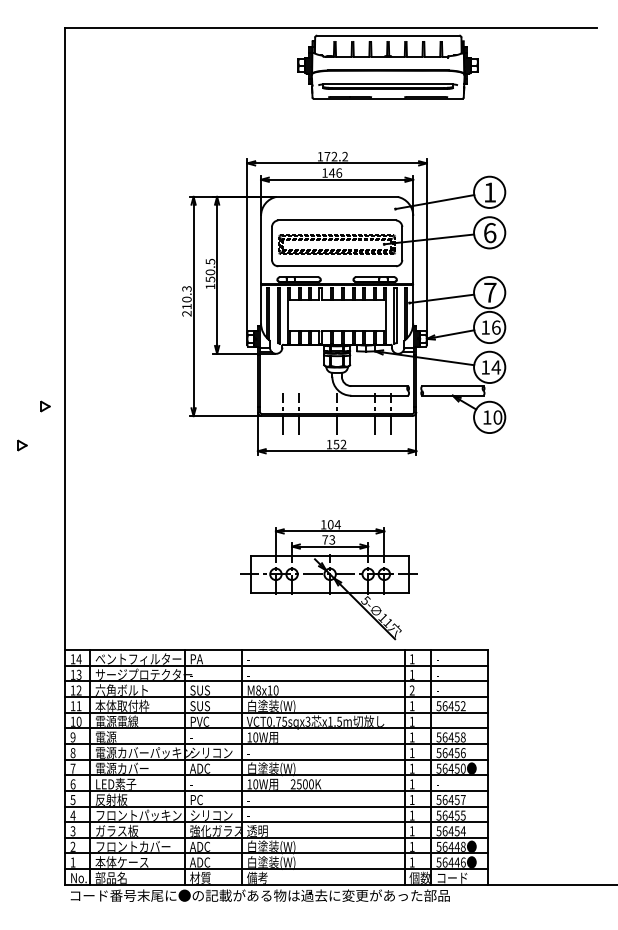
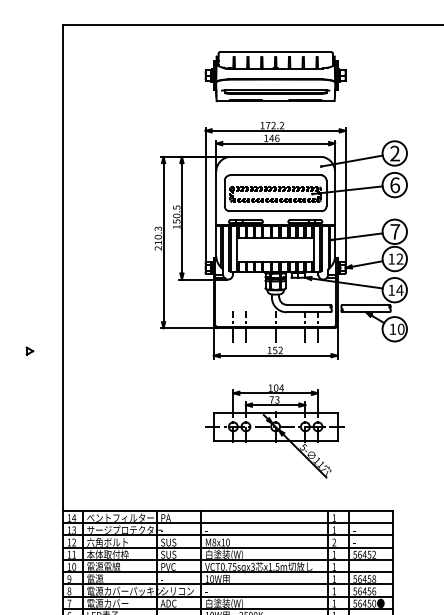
part: (387, 66) -> (275, 76), moved
text: (489, 192) -> (394, 153), 1 -> 2
text: (496, 327) -> (400, 259), 16 -> 12
part: (45, 406) -> (47, 320), removed
part: (328, 580) -> (274, 431), moved

